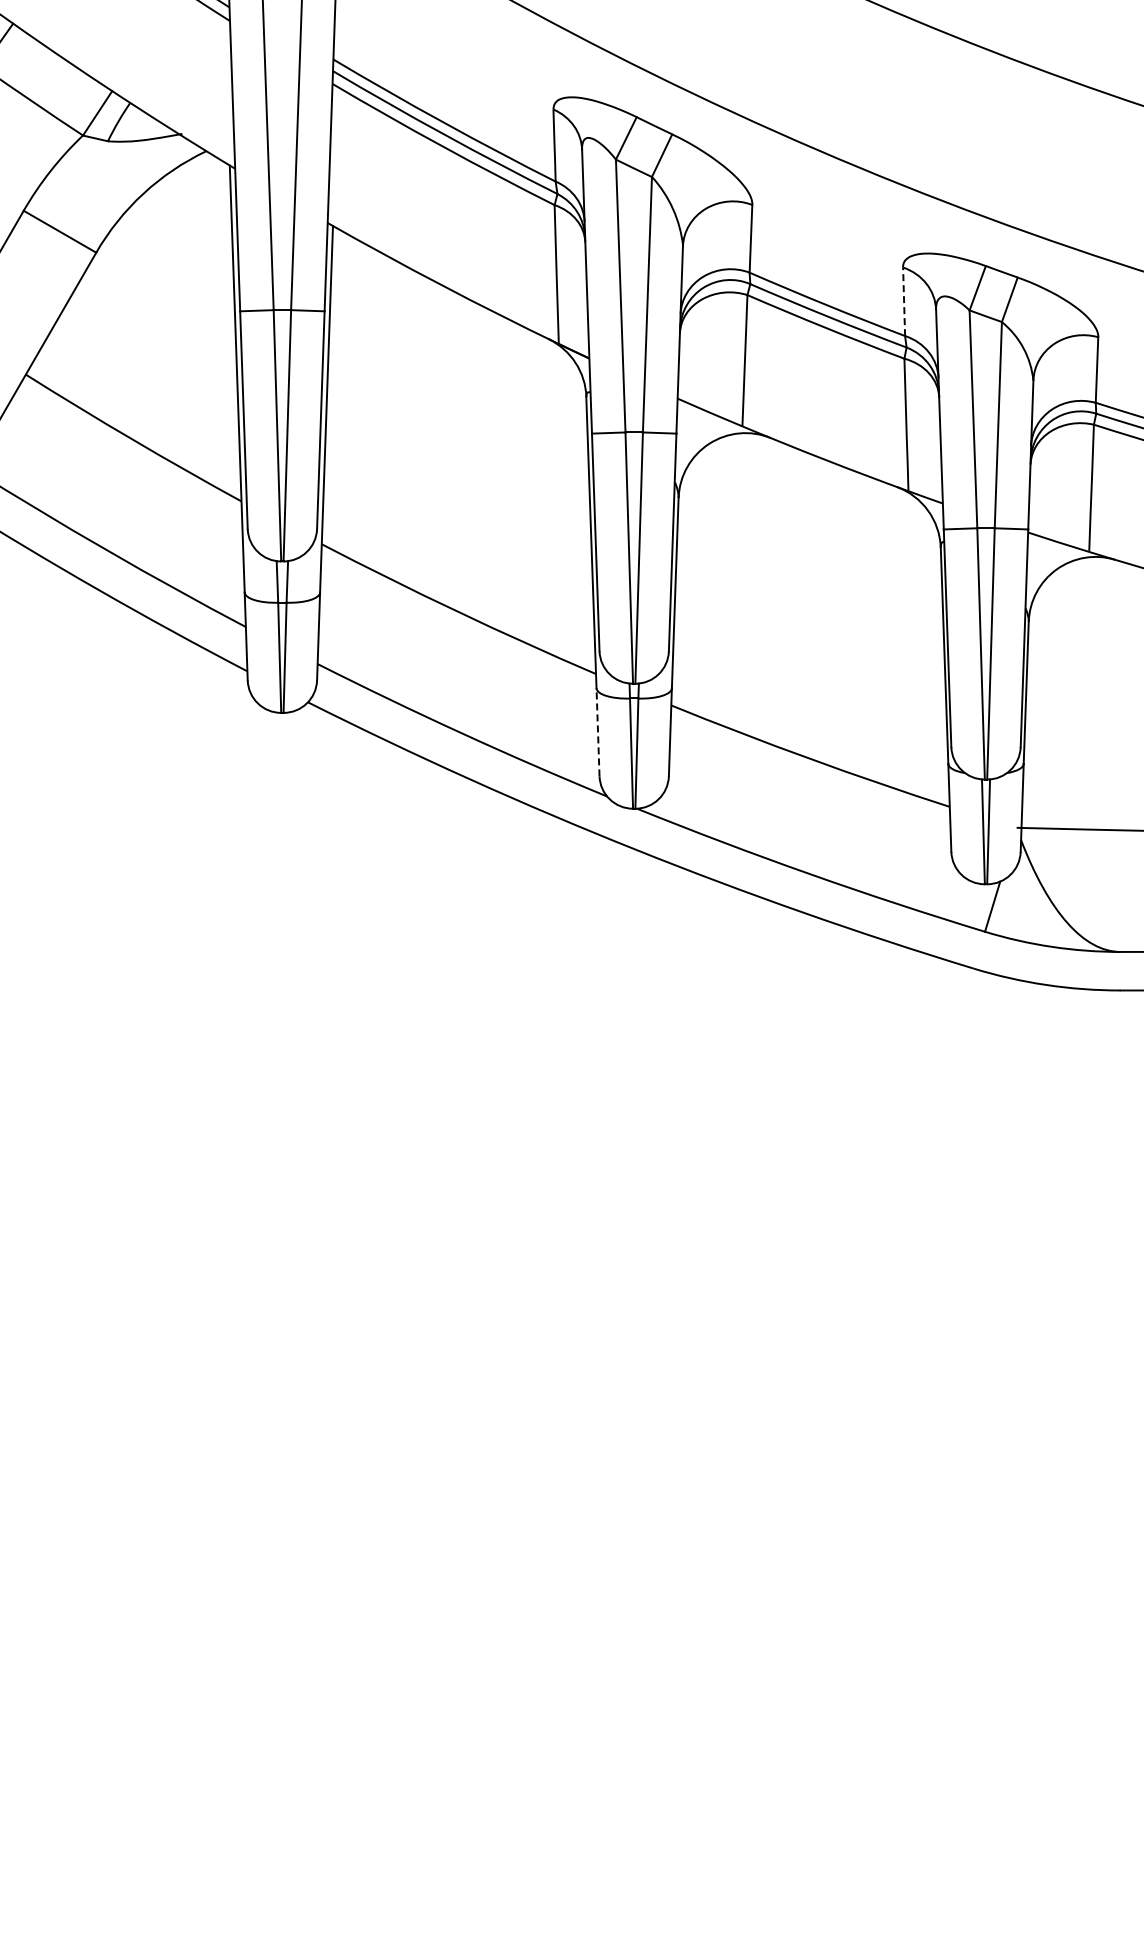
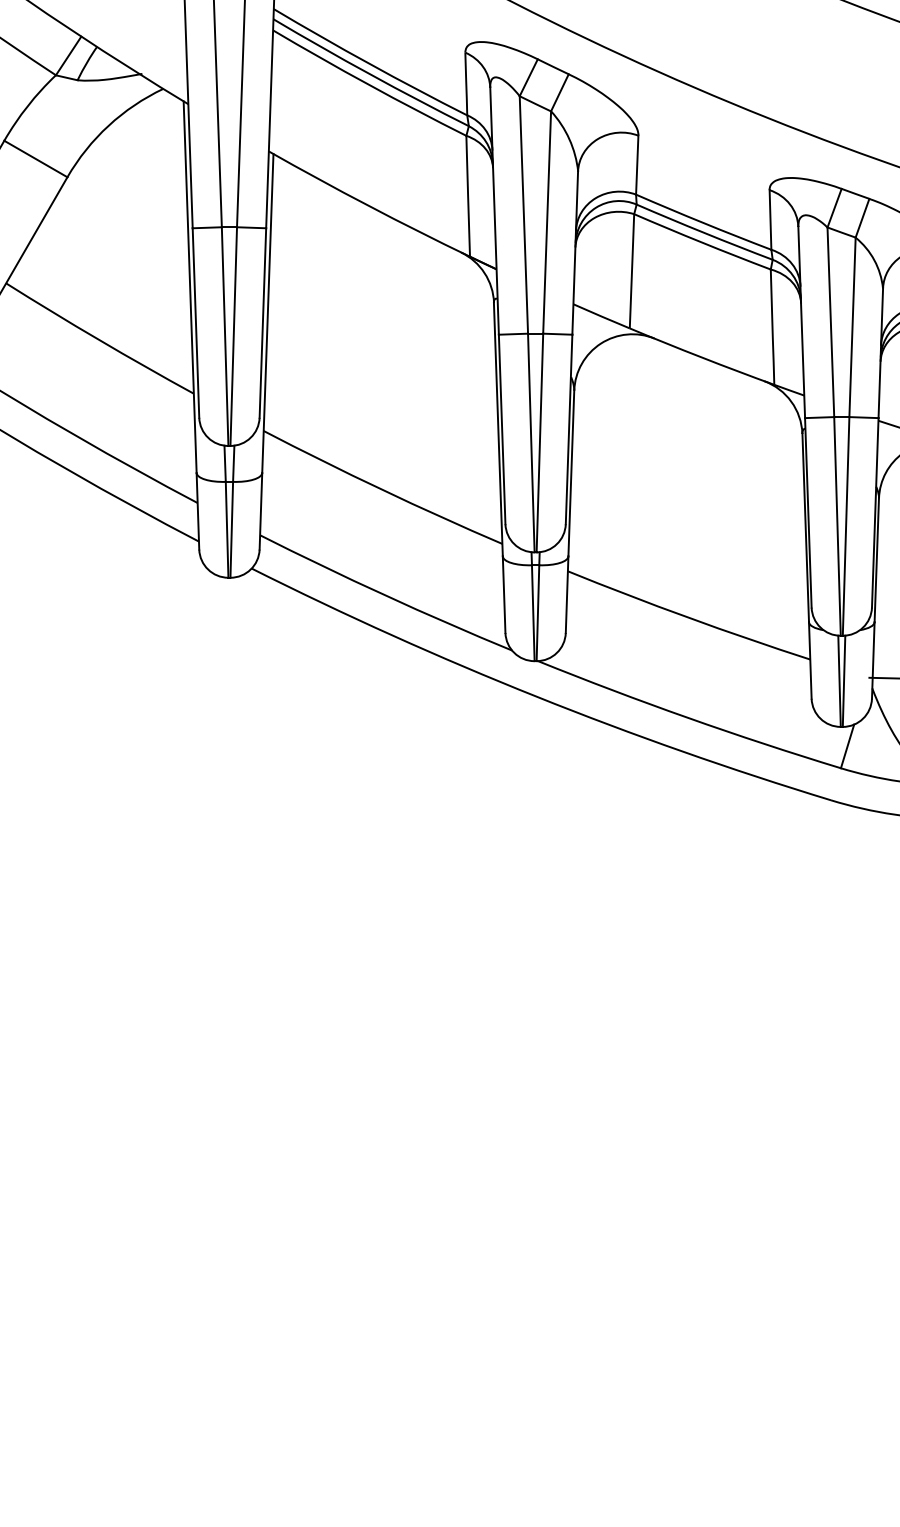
line: (904, 301) -> (770, 219), dashed -> solid
line: (598, 731) -> (504, 593), dashed -> solid

